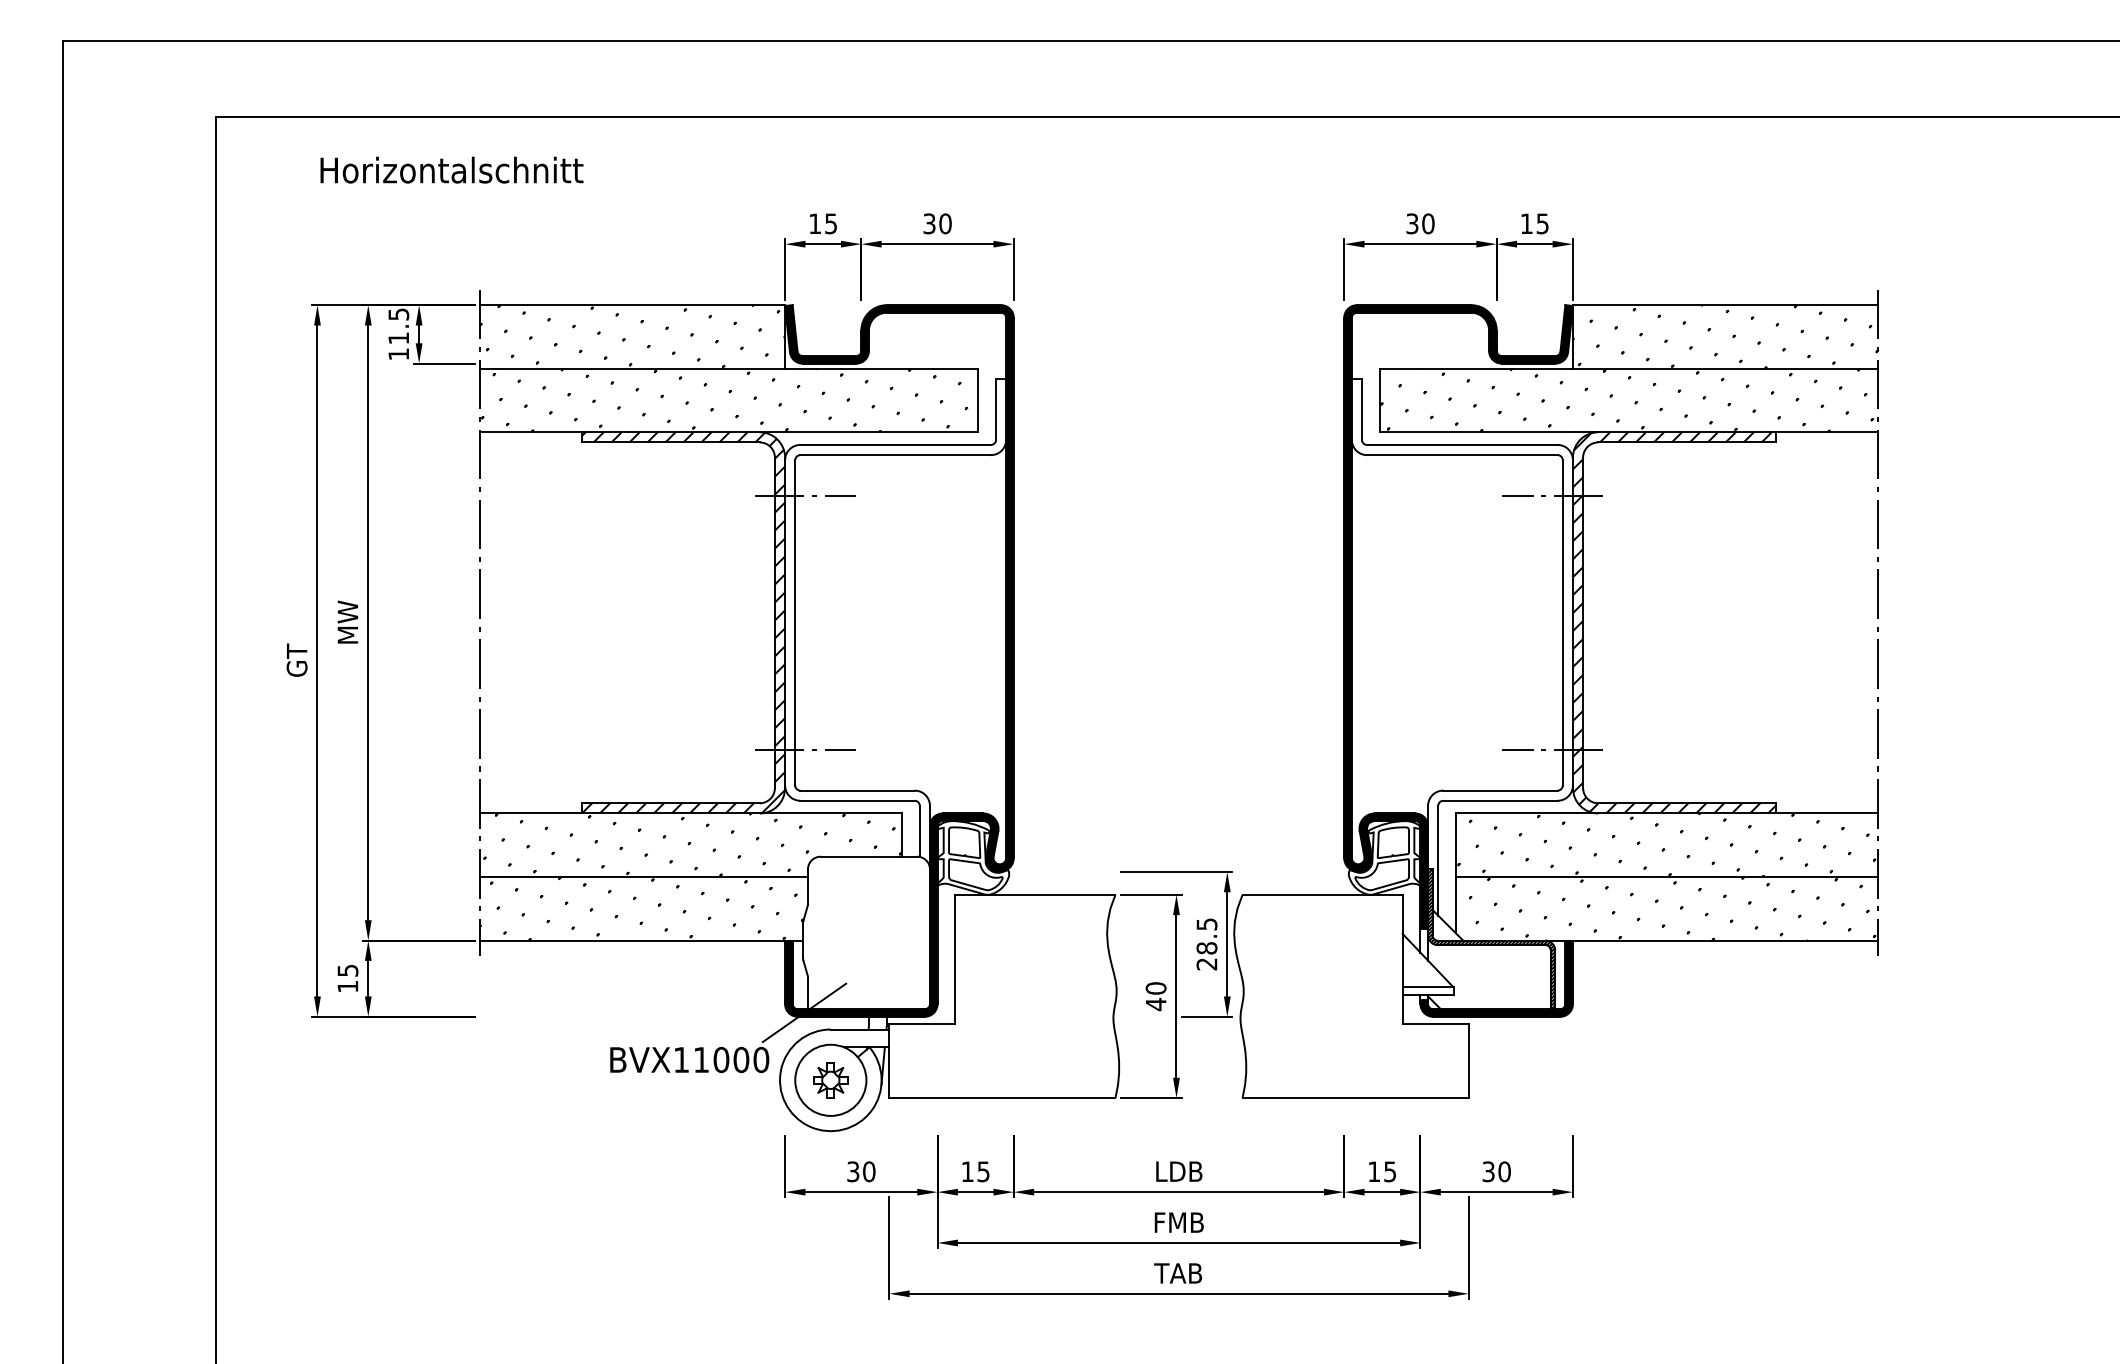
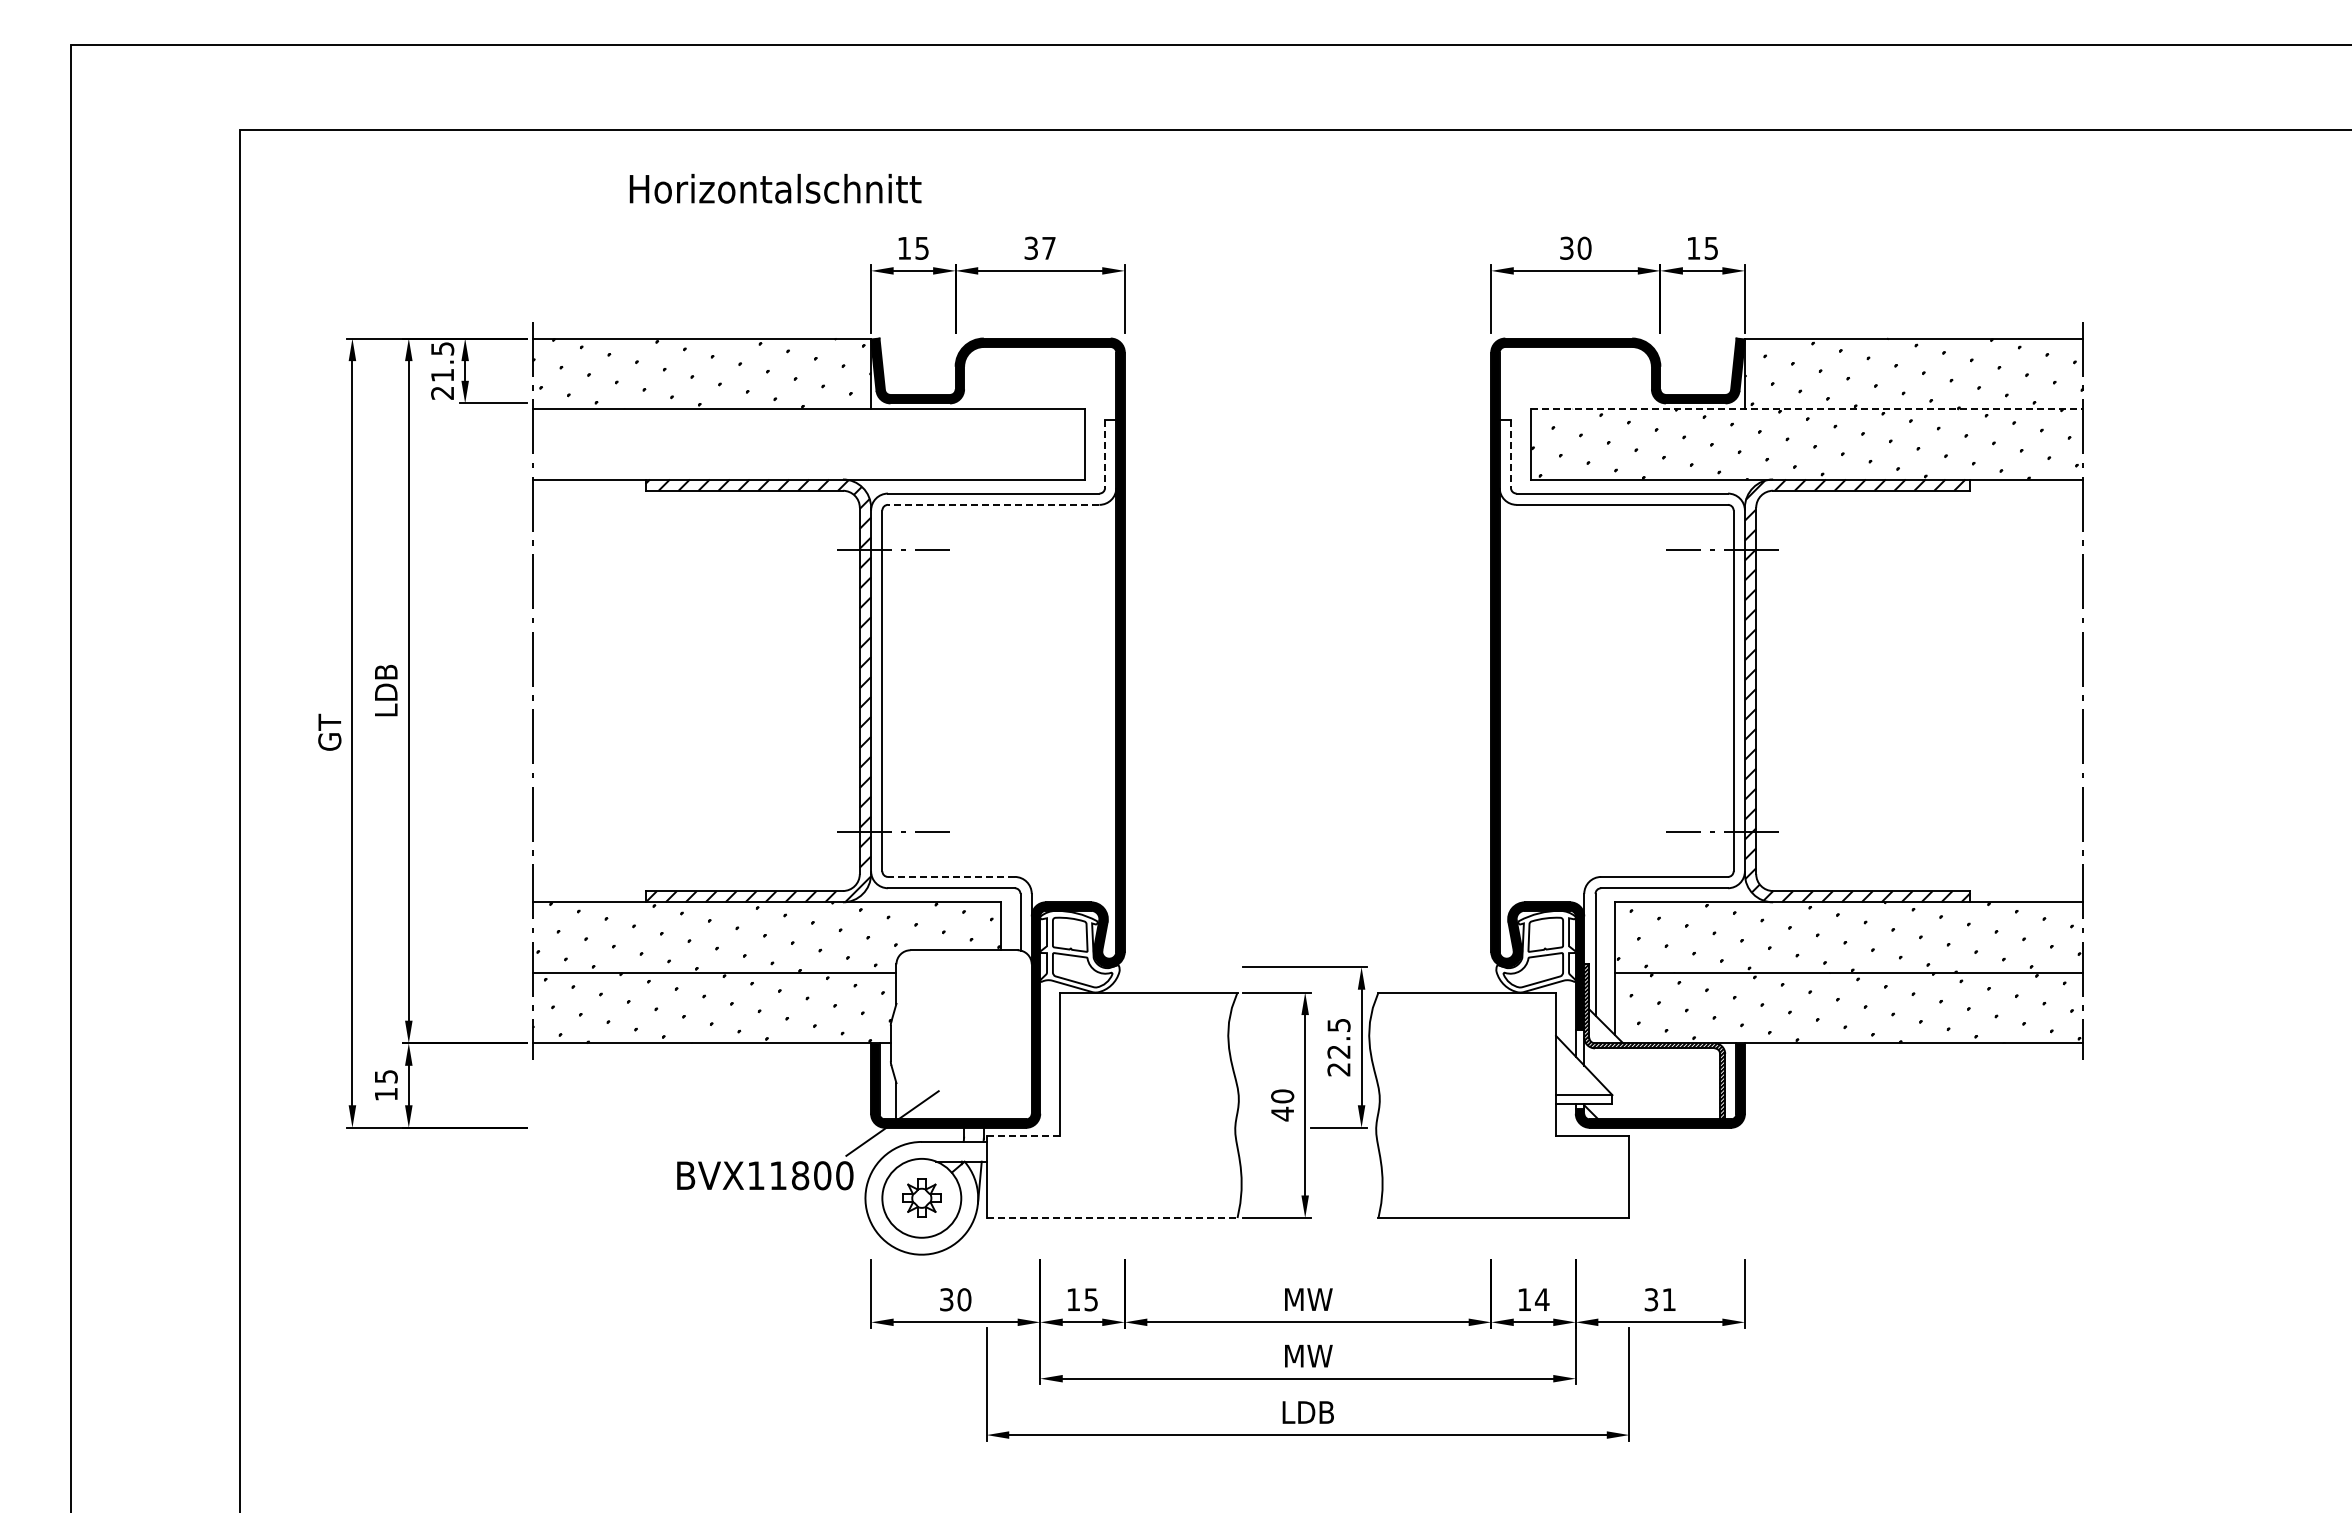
text: (451, 169) -> (775, 188), moved
text: (945, 223) -> (1048, 247), 30 -> 37
text: (398, 353) -> (442, 392), 11.5 -> 21.5
line: (1629, 369) -> (1807, 409), solid -> dashed
hatch: (727, 400) -> (807, 444), removed
line: (996, 409) -> (1105, 454), solid -> dashed
line: (1361, 409) -> (1510, 454), solid -> dashed
line: (895, 454) -> (993, 504), solid -> dashed
text: (348, 622) -> (386, 690), MW -> LDB
line: (856, 790) -> (950, 876), solid -> dashed
text: (1206, 947) -> (1338, 1051), 28.5 -> 22.5
line: (922, 1024) -> (1023, 1136), solid -> dashed
text: (721, 1060) -> (800, 1176), BVX11000 -> BVX11800
line: (1002, 1098) -> (1112, 1218), solid -> dashed
text: (1178, 1171) -> (1307, 1299), LDB -> MW
text: (1389, 1171) -> (1541, 1299), 15 -> 14
text: (1504, 1171) -> (1669, 1299), 30 -> 31
text: (1179, 1222) -> (1308, 1355), FMB -> MW
text: (1177, 1273) -> (1306, 1412), TAB -> LDB

